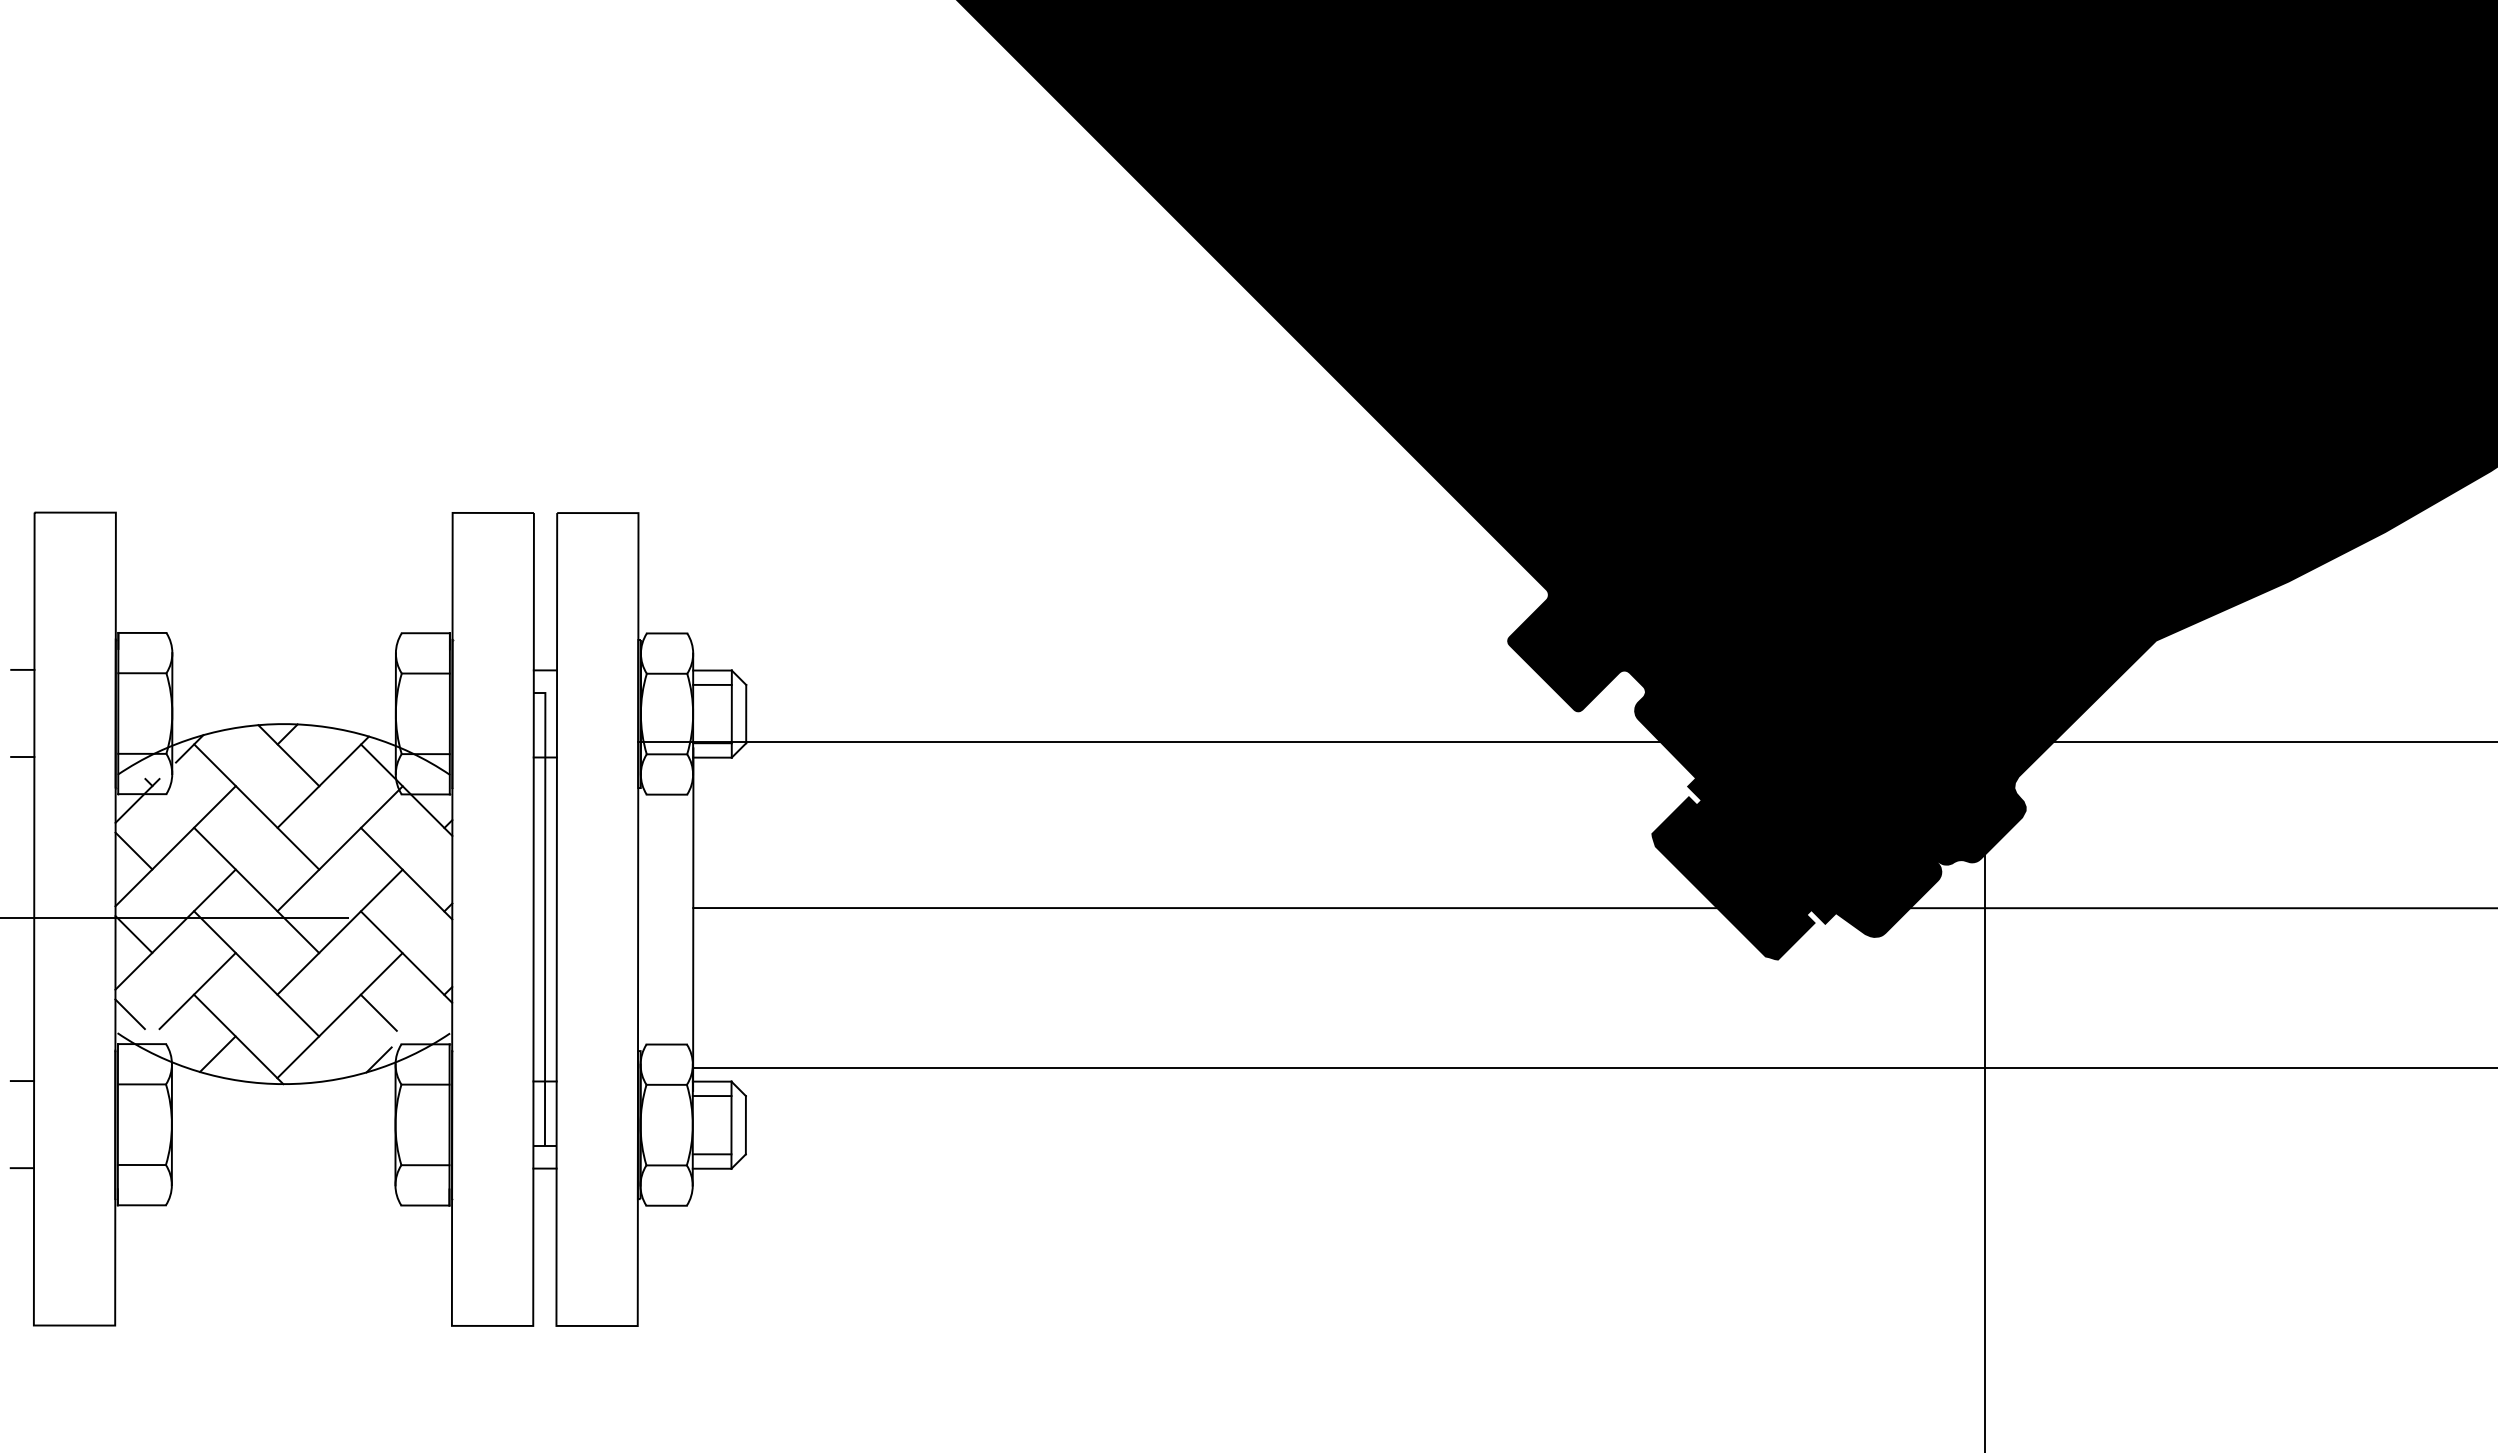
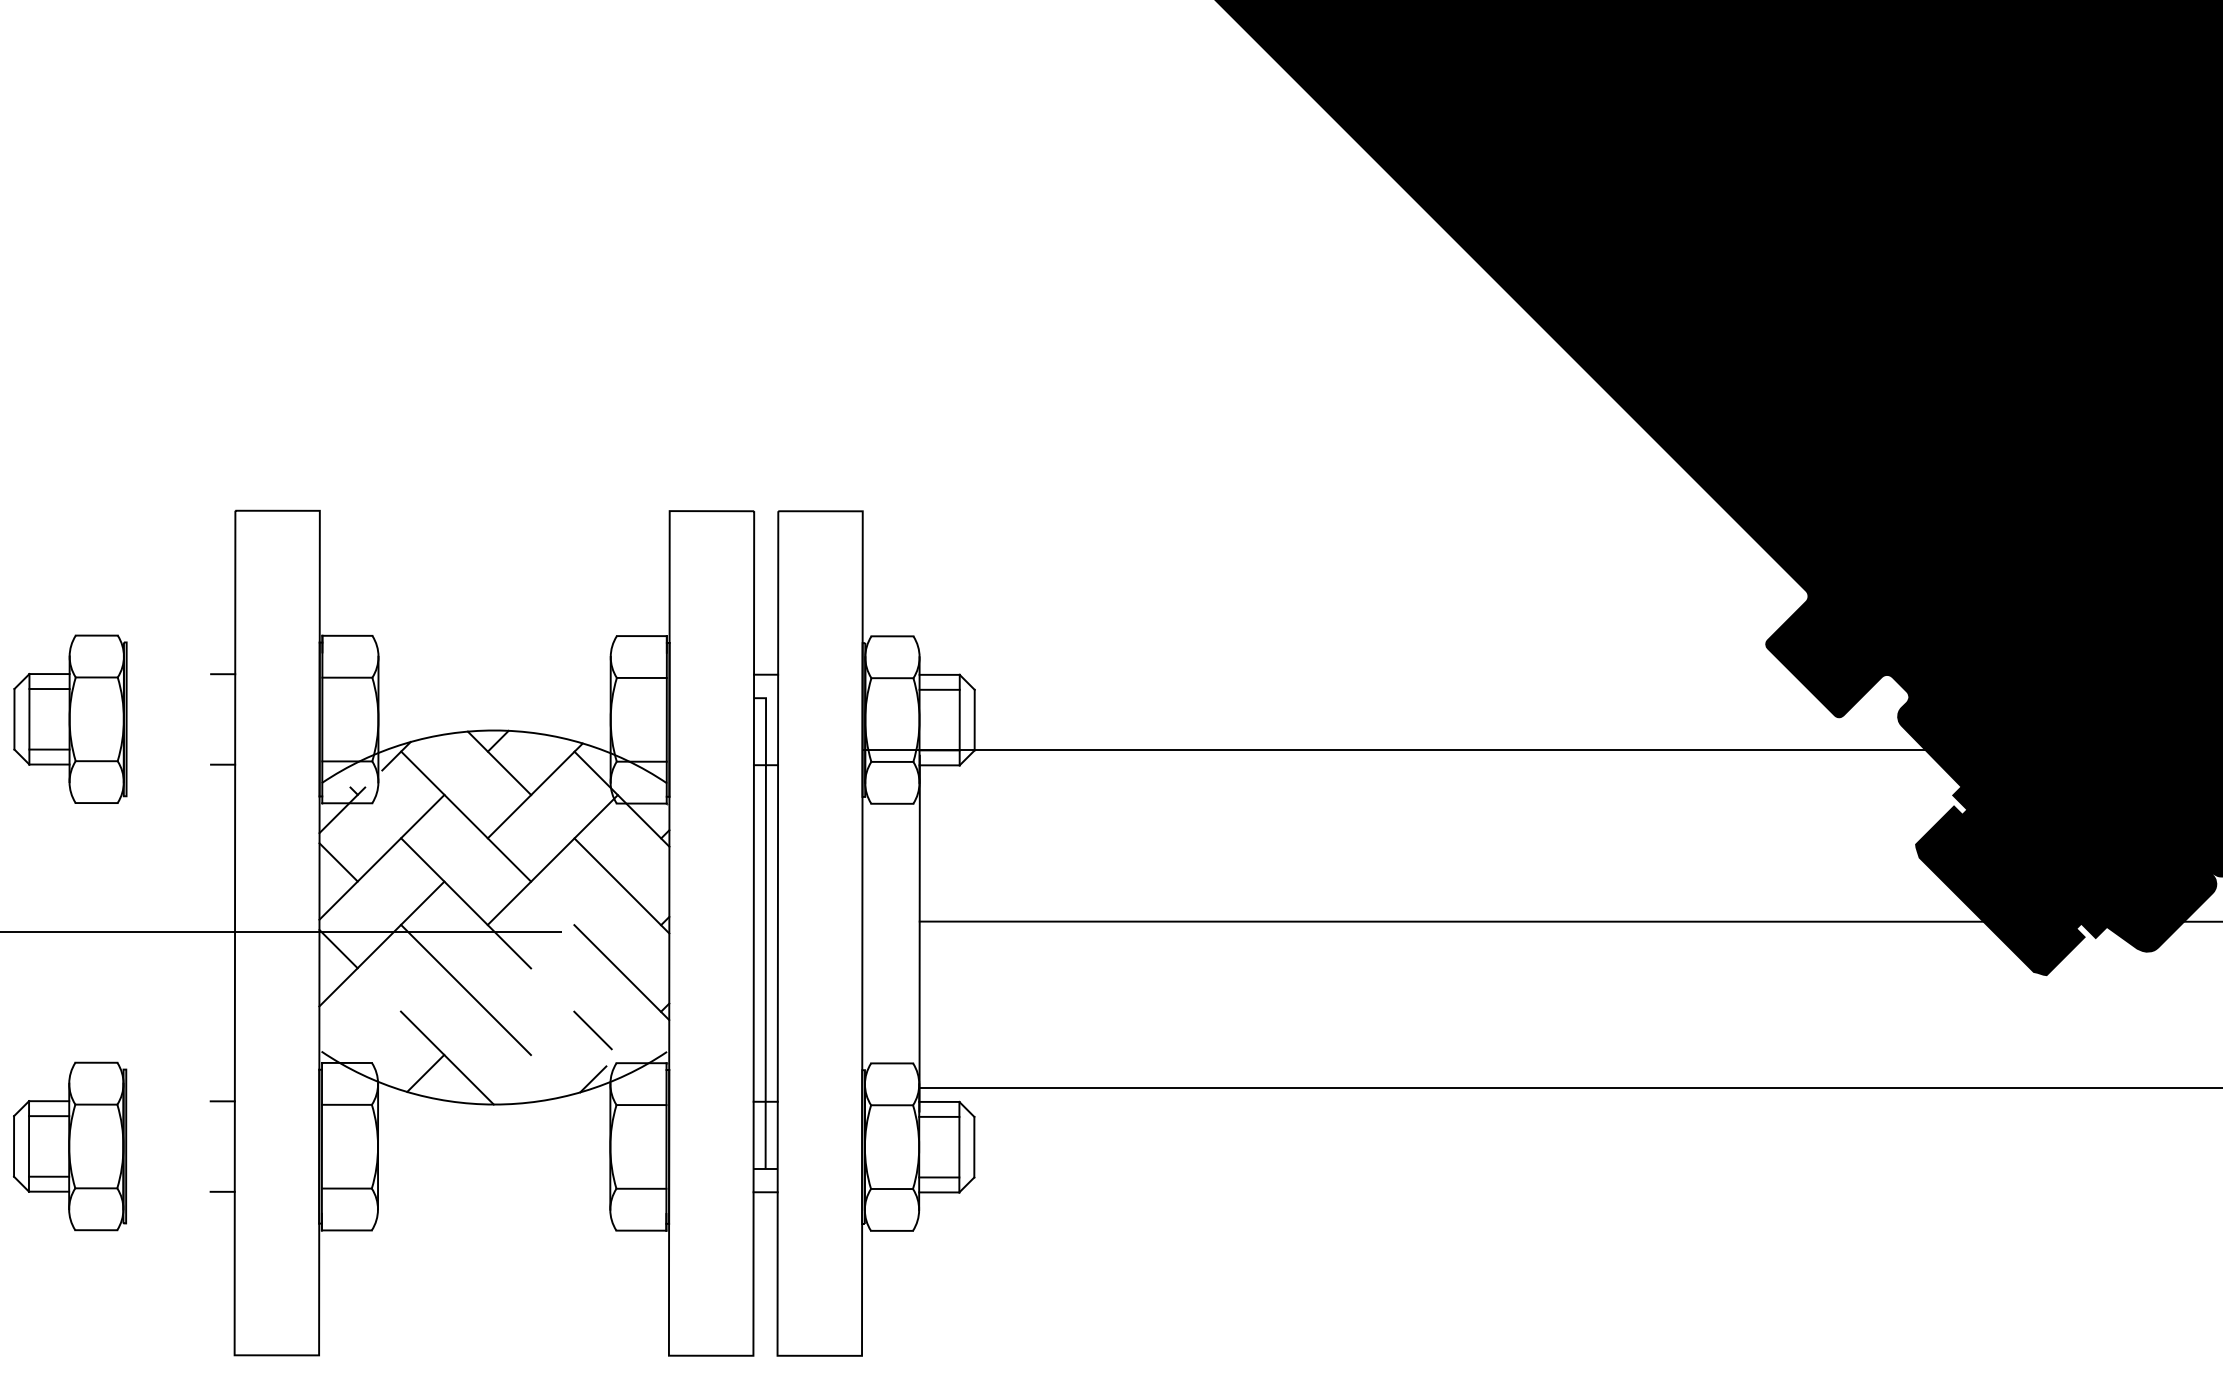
line: (339, 931) -> (552, 945), removed
line: (197, 991) -> (404, 1008), removed
line: (129, 1014) -> (333, 1032), removed
line: (339, 1015) -> (552, 1033), removed

